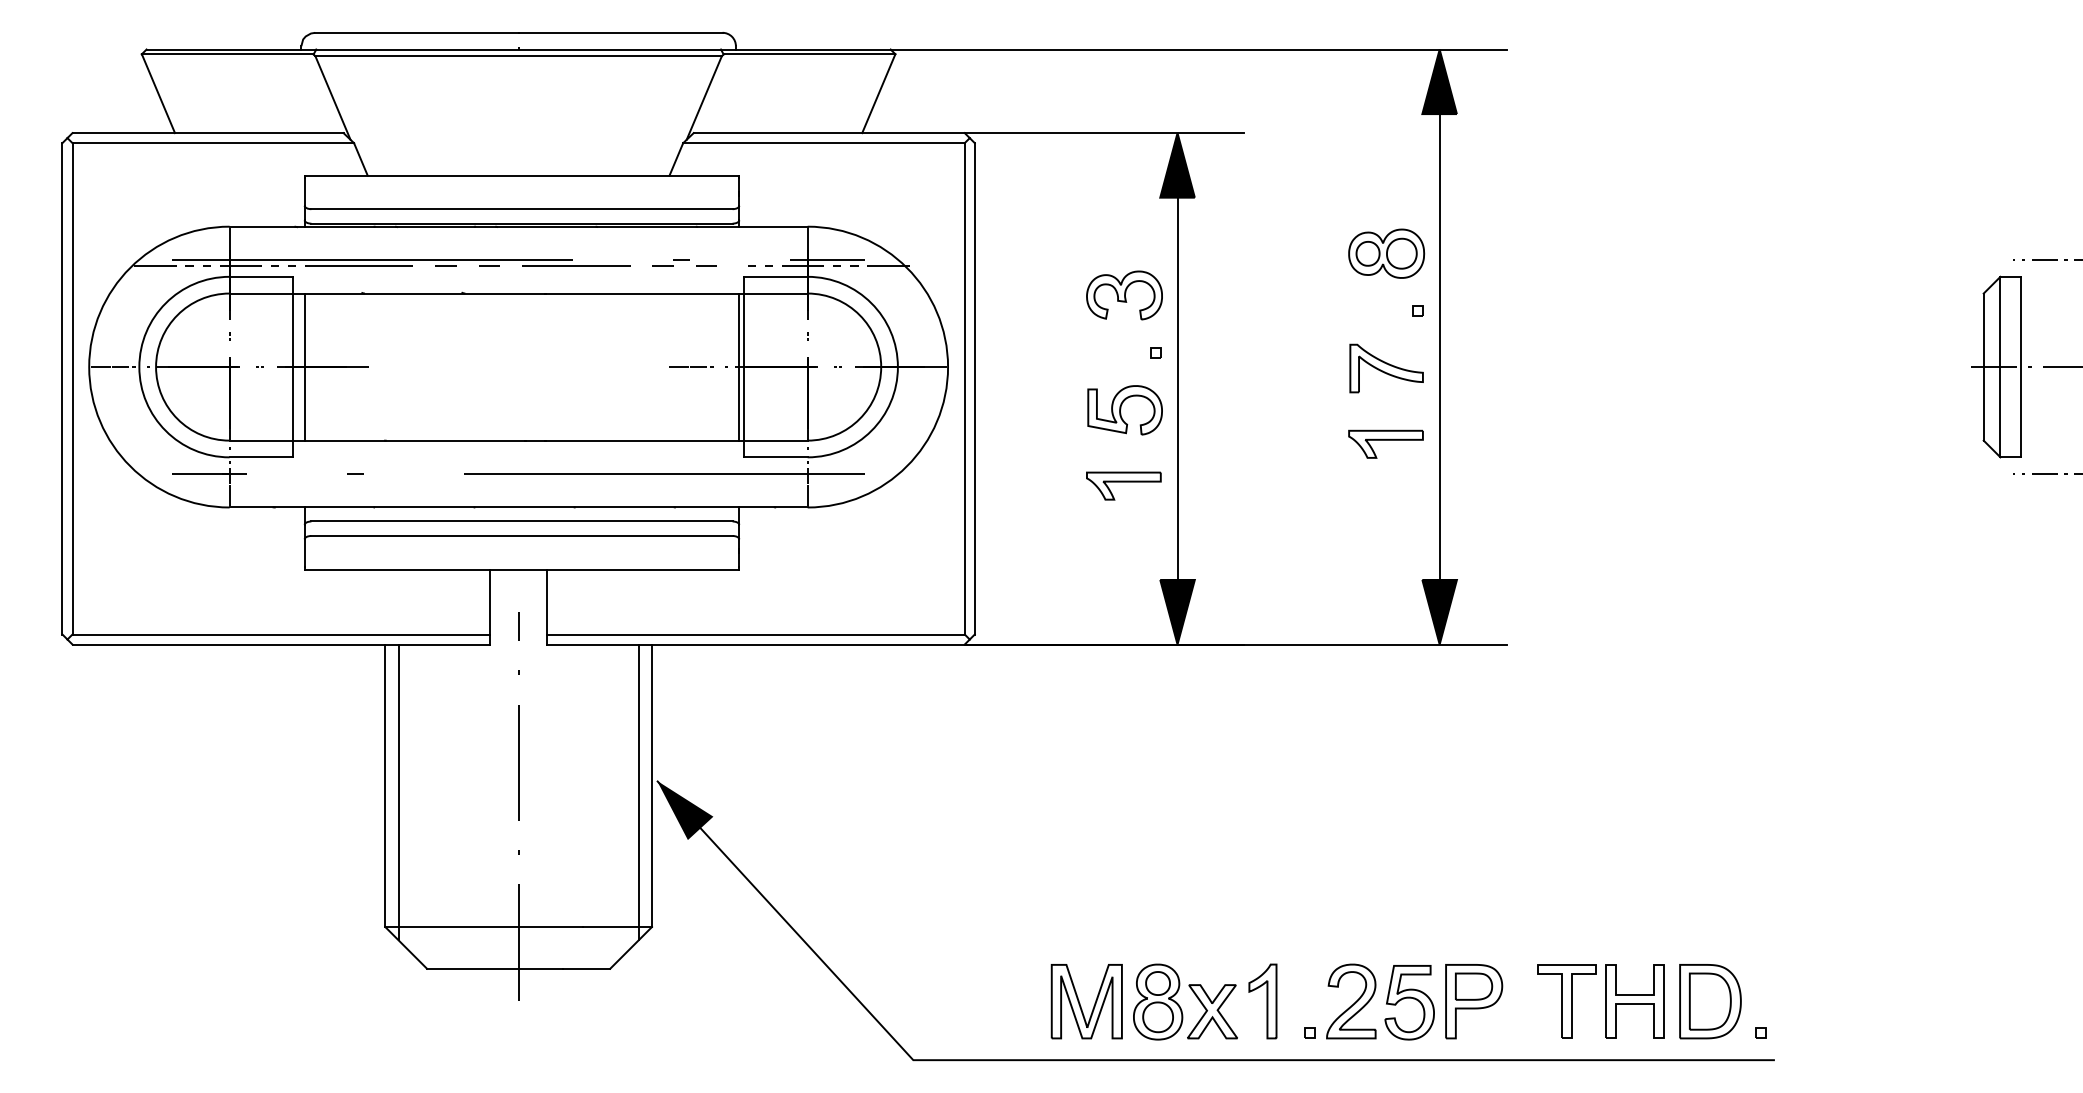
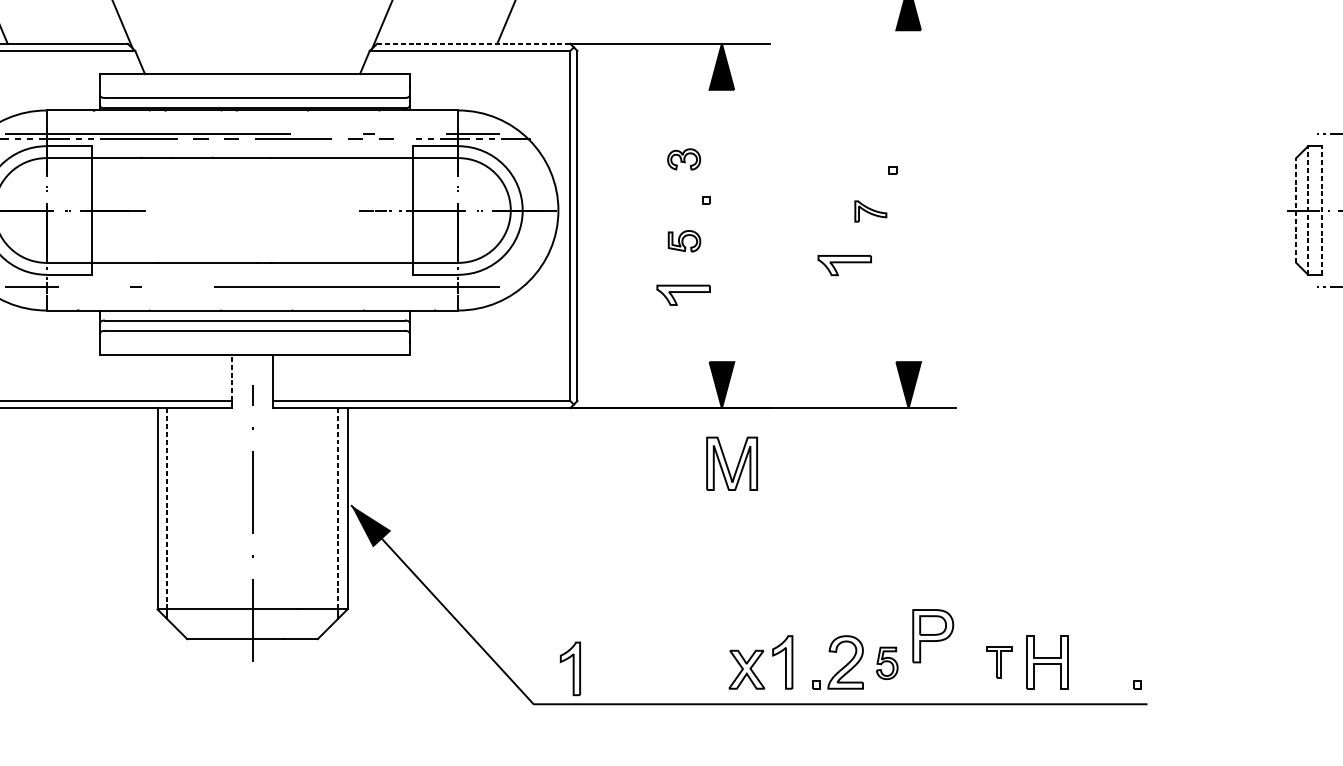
line: (829, 133) -> (473, 44), solid -> dashed
part: (1386, 253) -> (870, 129), removed
part: (1124, 295) -> (684, 159), size x0.6
line: (1439, 346) -> (908, 195), removed
line: (304, 366) -> (99, 210), removed
line: (739, 366) -> (409, 210), removed
line: (2000, 366) -> (1308, 210), solid -> dashed
line: (2020, 366) -> (1322, 210), solid -> dashed
line: (1983, 367) -> (1296, 210), solid -> dashed
part: (1386, 368) -> (870, 211), size x0.6
line: (1177, 388) -> (721, 225), removed
part: (1124, 410) -> (684, 241), size x0.6
part: (1385, 443) -> (844, 264), moved
line: (490, 601) -> (232, 377), solid -> dashed
line: (398, 785) -> (166, 508), solid -> dashed
line: (638, 786) -> (337, 509), solid -> dashed
part: (1158, 1001) -> (708, 662), removed
part: (1474, 1001) -> (933, 636), moved
part: (1566, 1001) -> (999, 662), size x0.6
part: (1710, 1001) -> (1101, 662), removed
part: (1409, 1002) -> (887, 663), size x0.6
part: (1080, 1003) -> (727, 465), moved
part: (964, 1010) -> (570, 668), added

